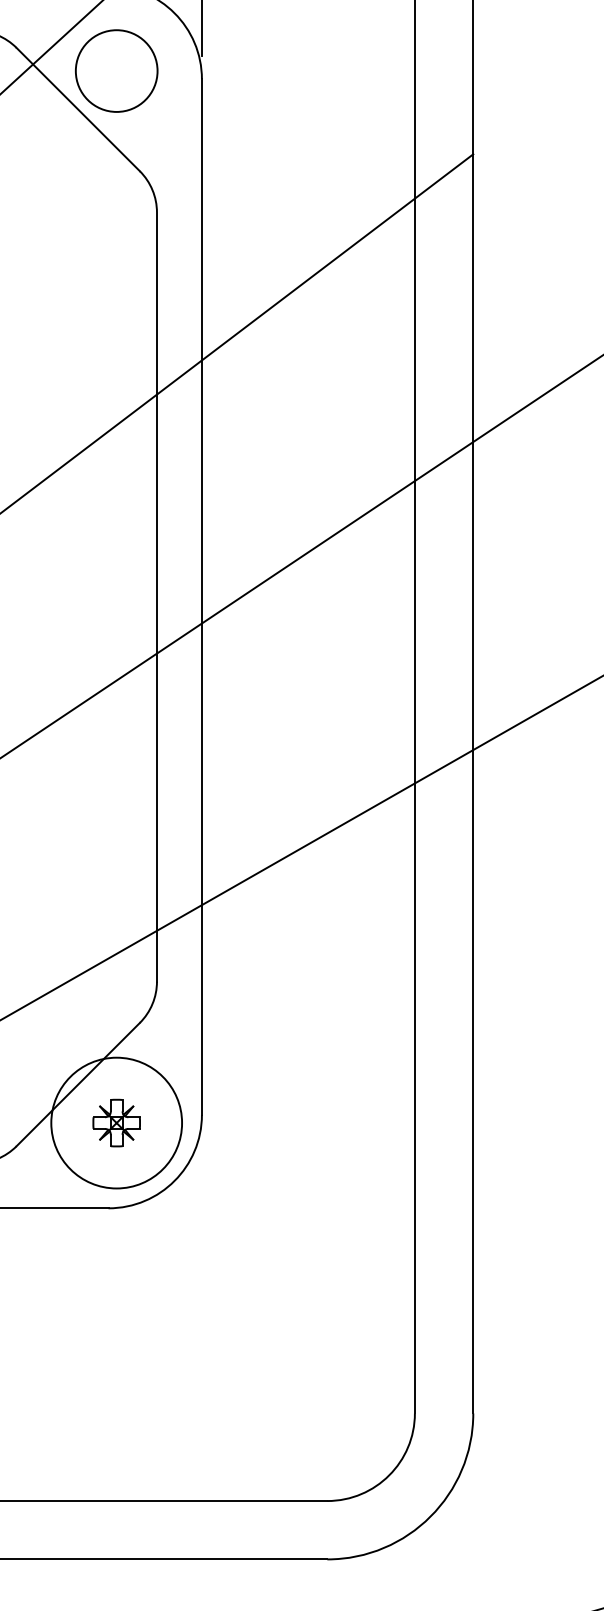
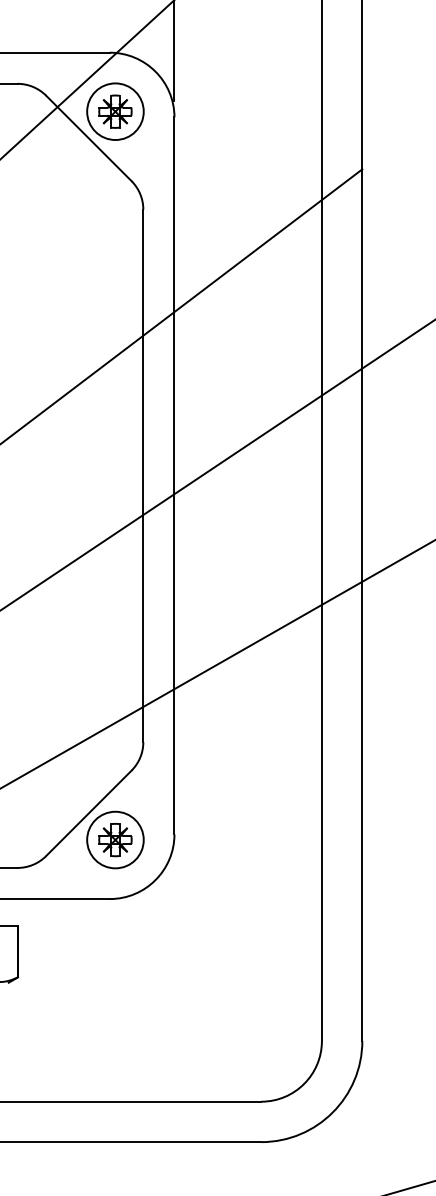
part: (116, 70) -> (115, 111), added
circle: (116, 1122) -> (115, 839), size x0.62

